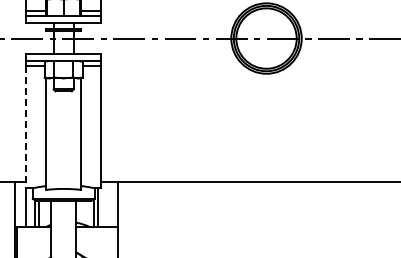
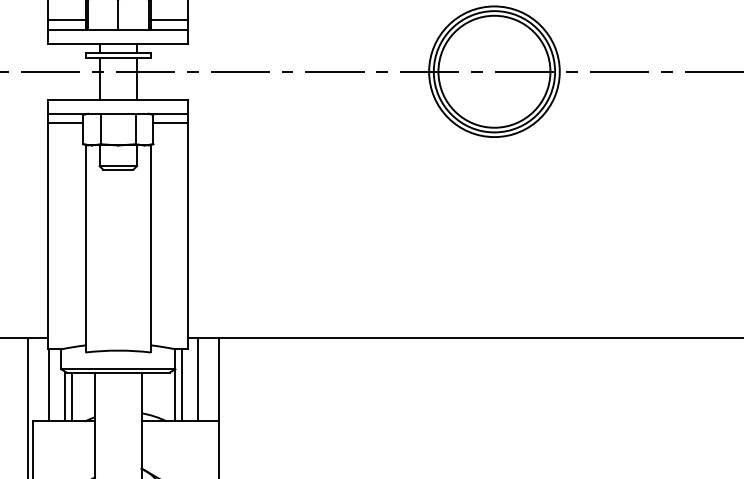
line: (25, 127) -> (47, 236), dashed -> solid
line: (106, 204) -> (197, 379), added

